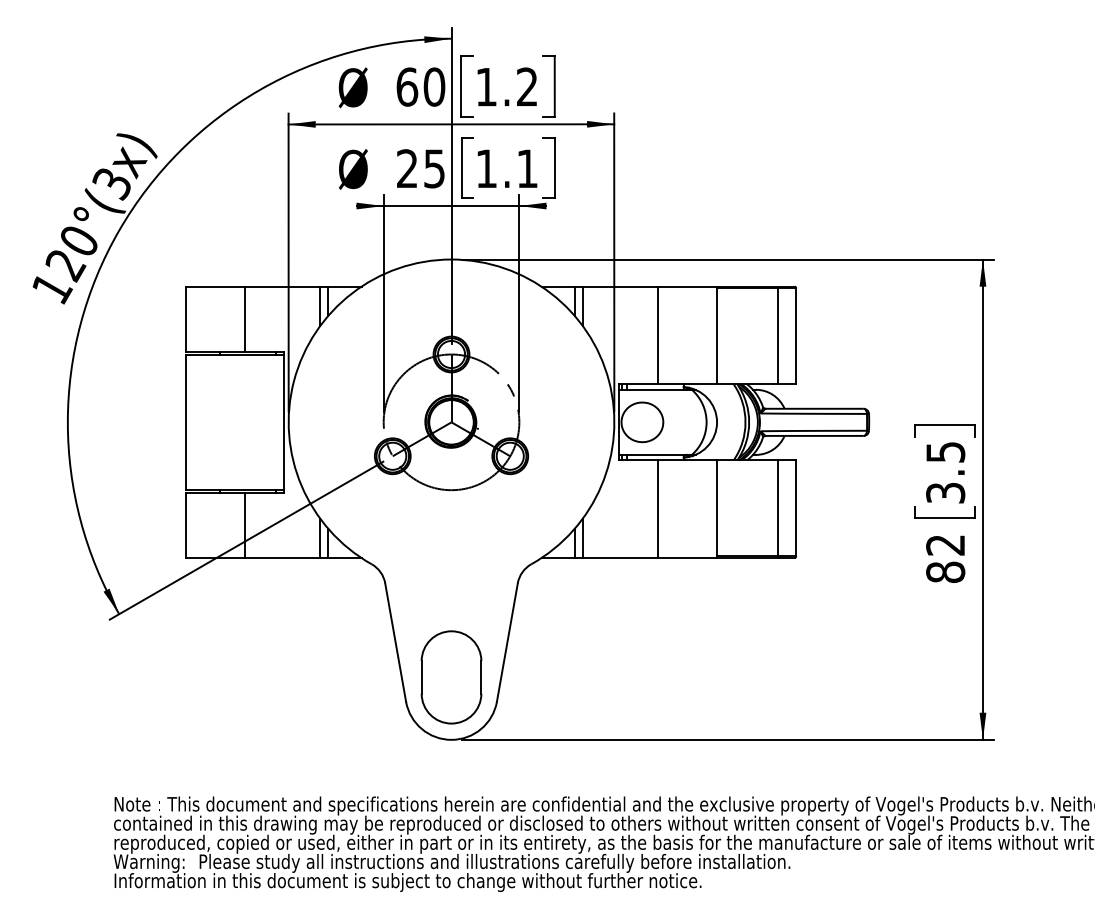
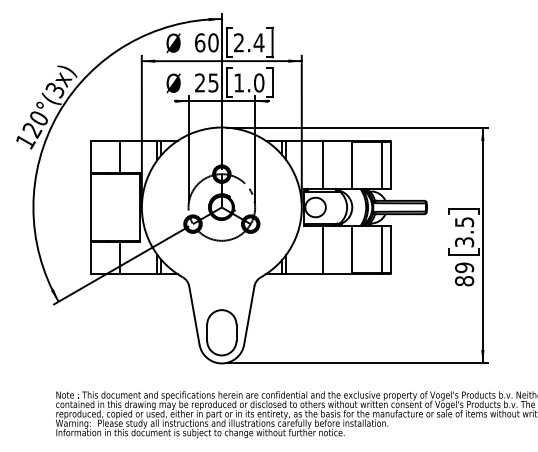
text: (507, 86) -> (249, 42), 1.2 -> 2.4
text: (528, 167) -> (259, 82), 1.1 -> 1.0
text: (945, 544) -> (464, 267), 82 -> 89

